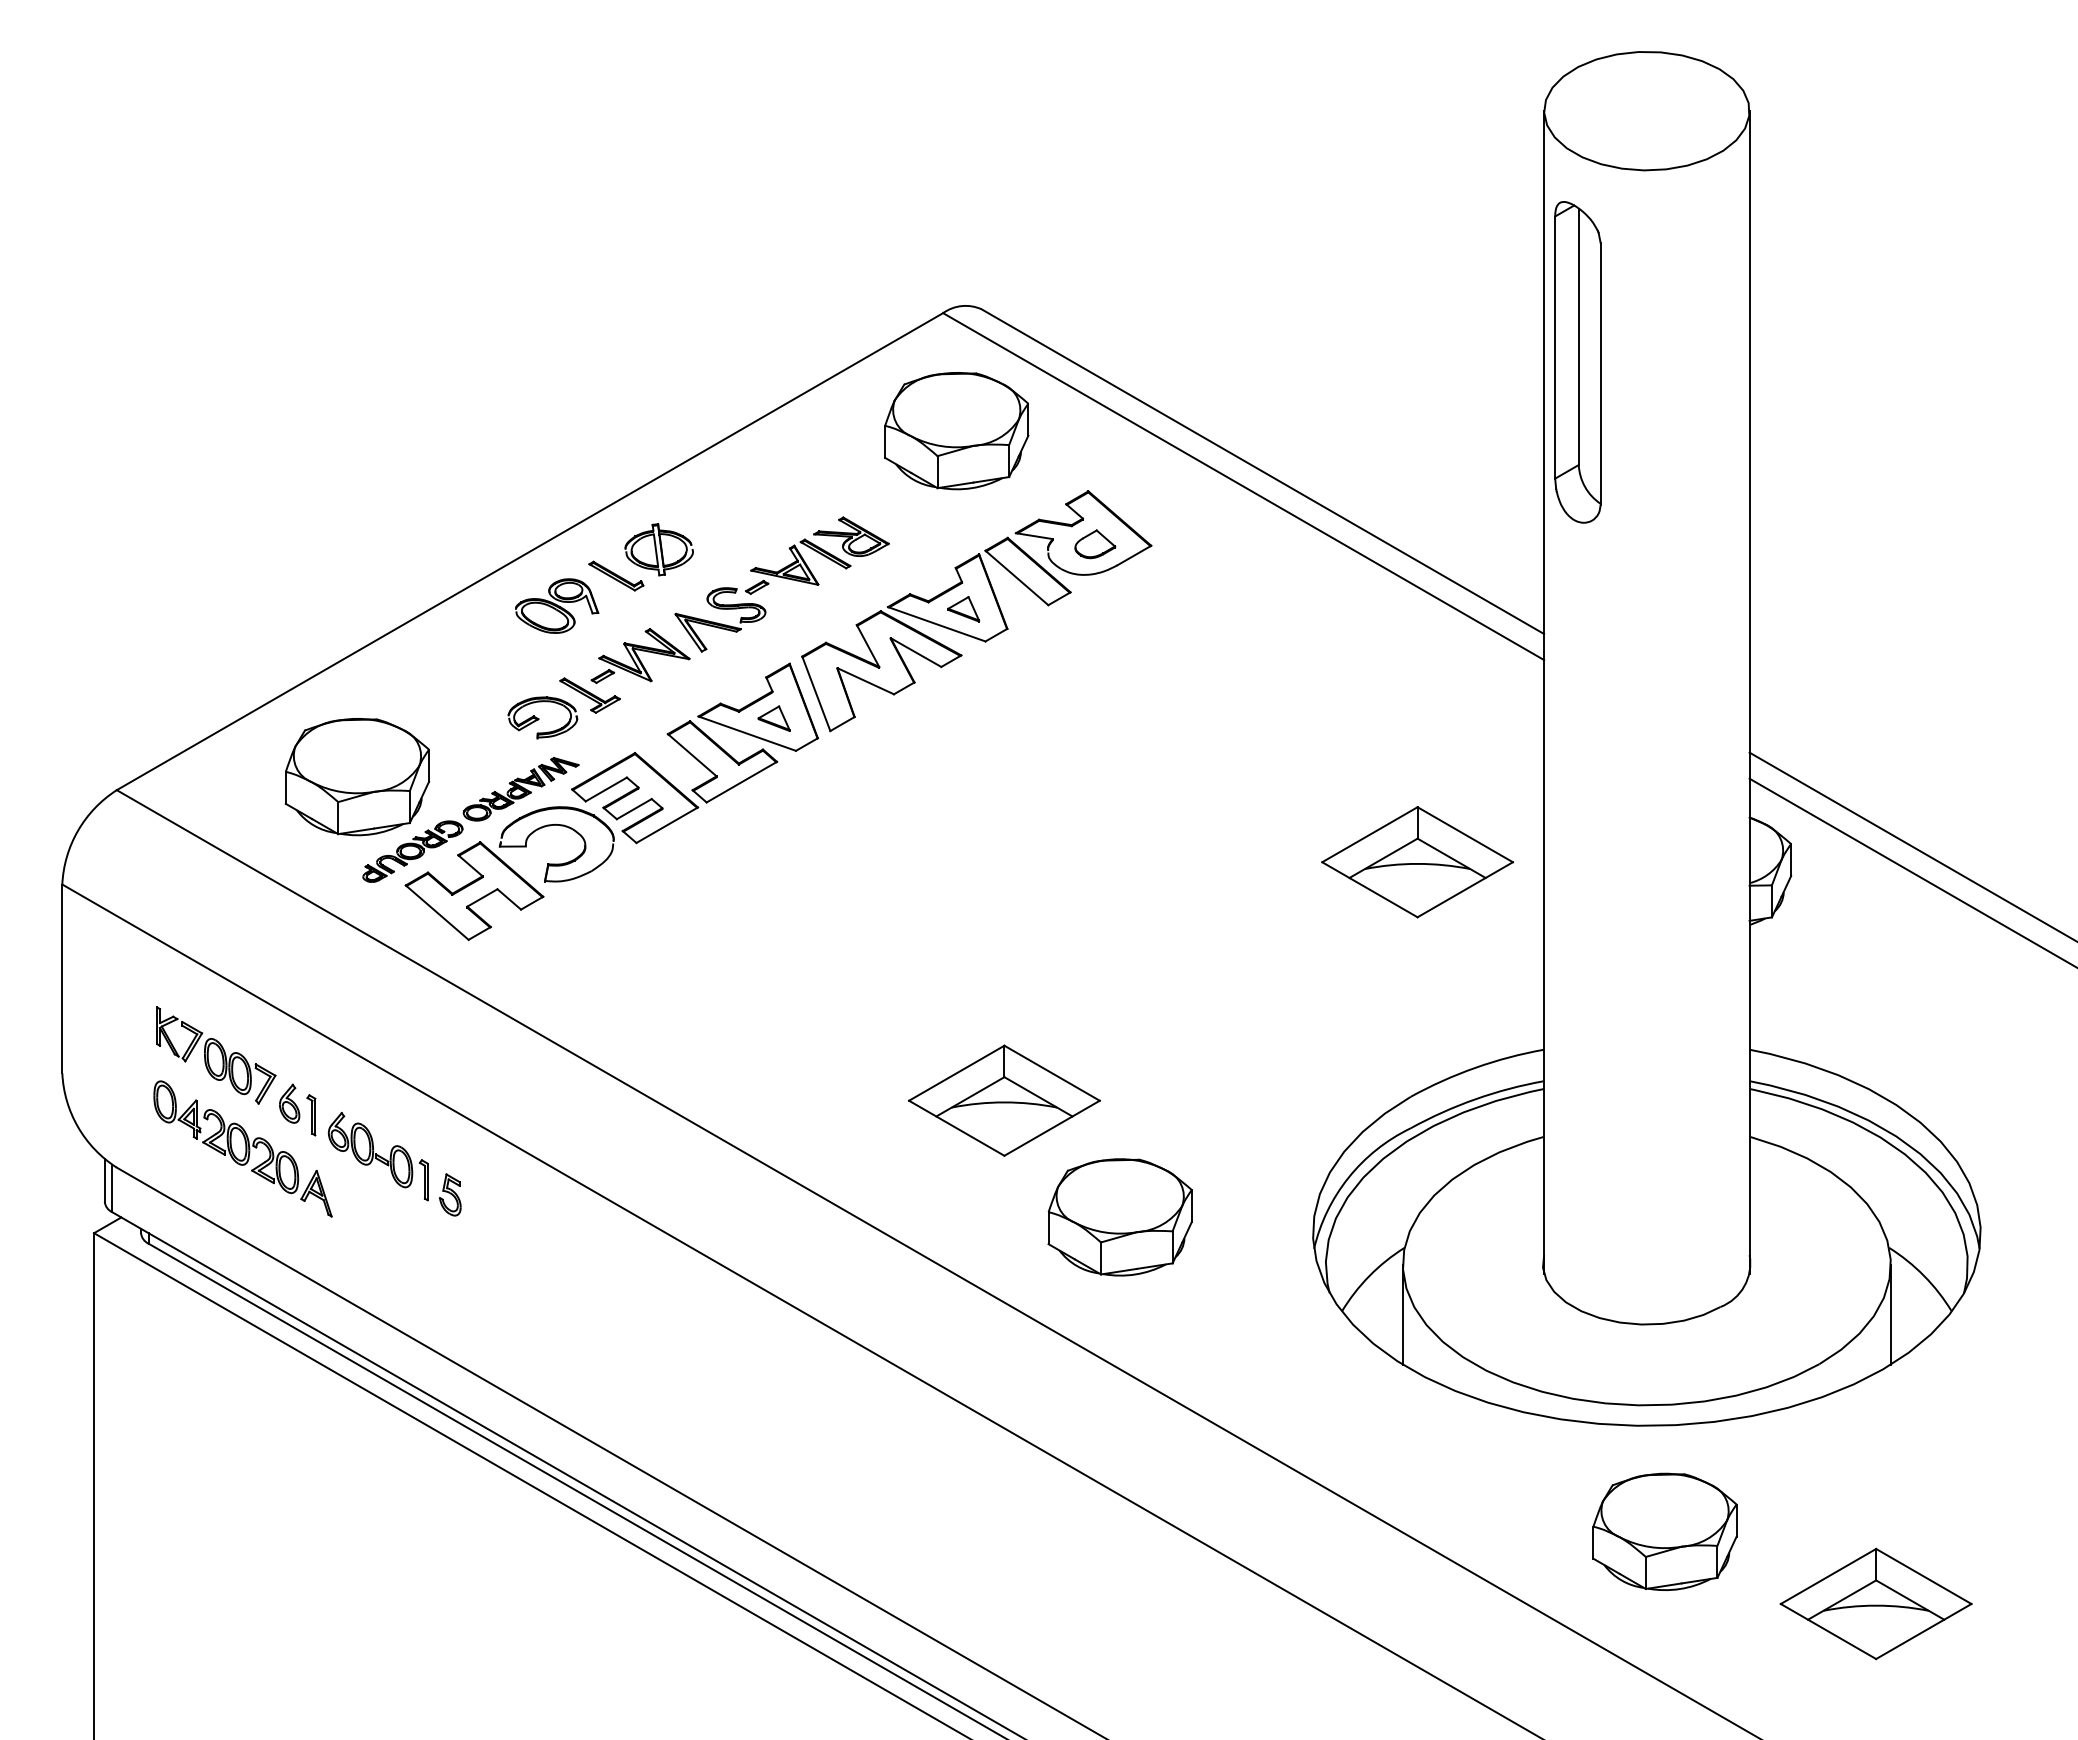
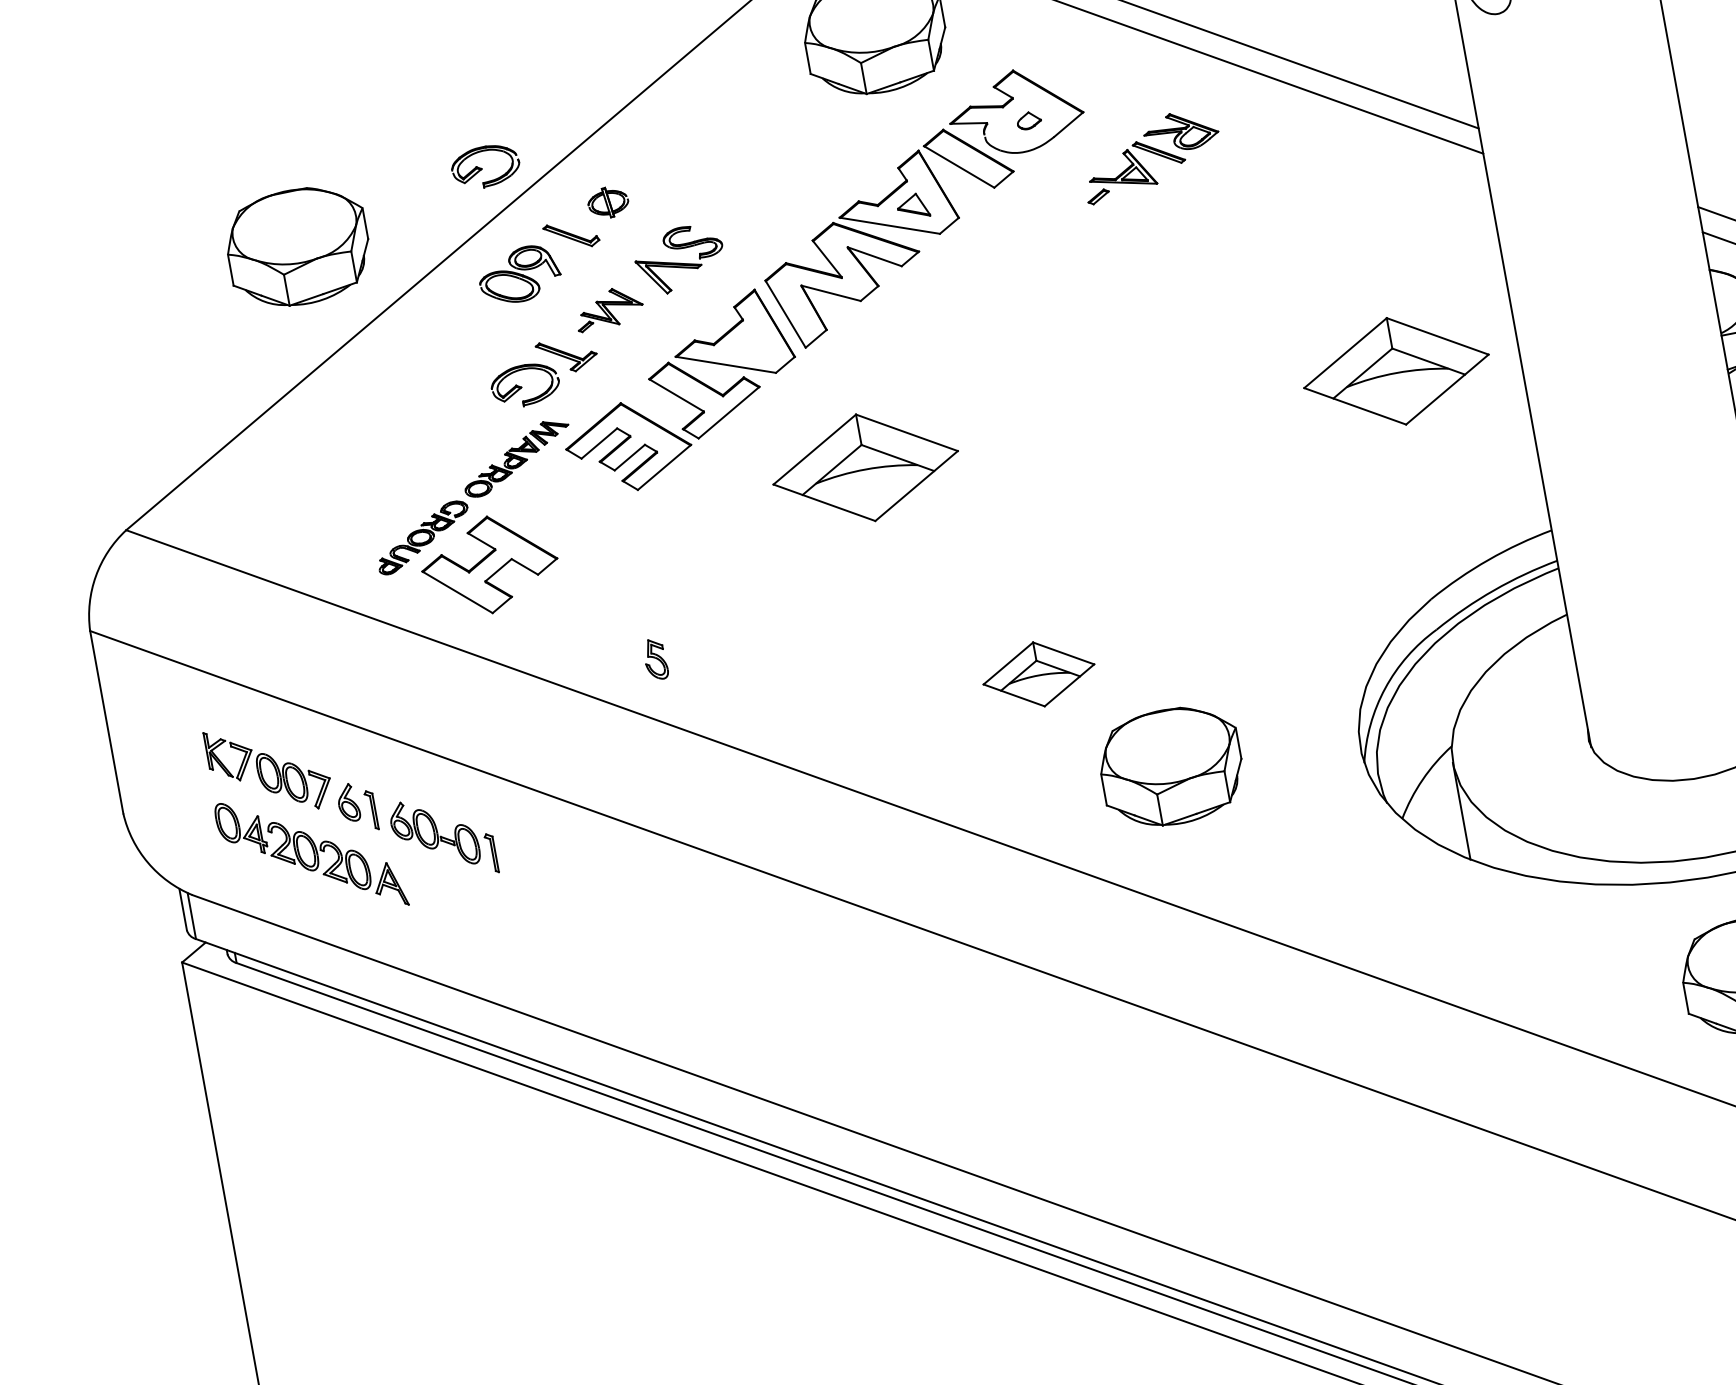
part: (542, 491) -> (485, 166), added
part: (1095, 544) -> (1029, 120), size x0.6
part: (658, 549) -> (607, 202), size x0.6
part: (817, 555) -> (1151, 155), moved
part: (640, 655) -> (608, 308), size x0.7
part: (773, 718) -> (748, 345), removed
part: (357, 777) -> (298, 247), moved
part: (560, 826) -> (561, 487), removed
part: (868, 862) -> (865, 468), added
part: (1004, 1100) -> (1038, 674), size x0.6
part: (450, 1194) -> (655, 659), moved

